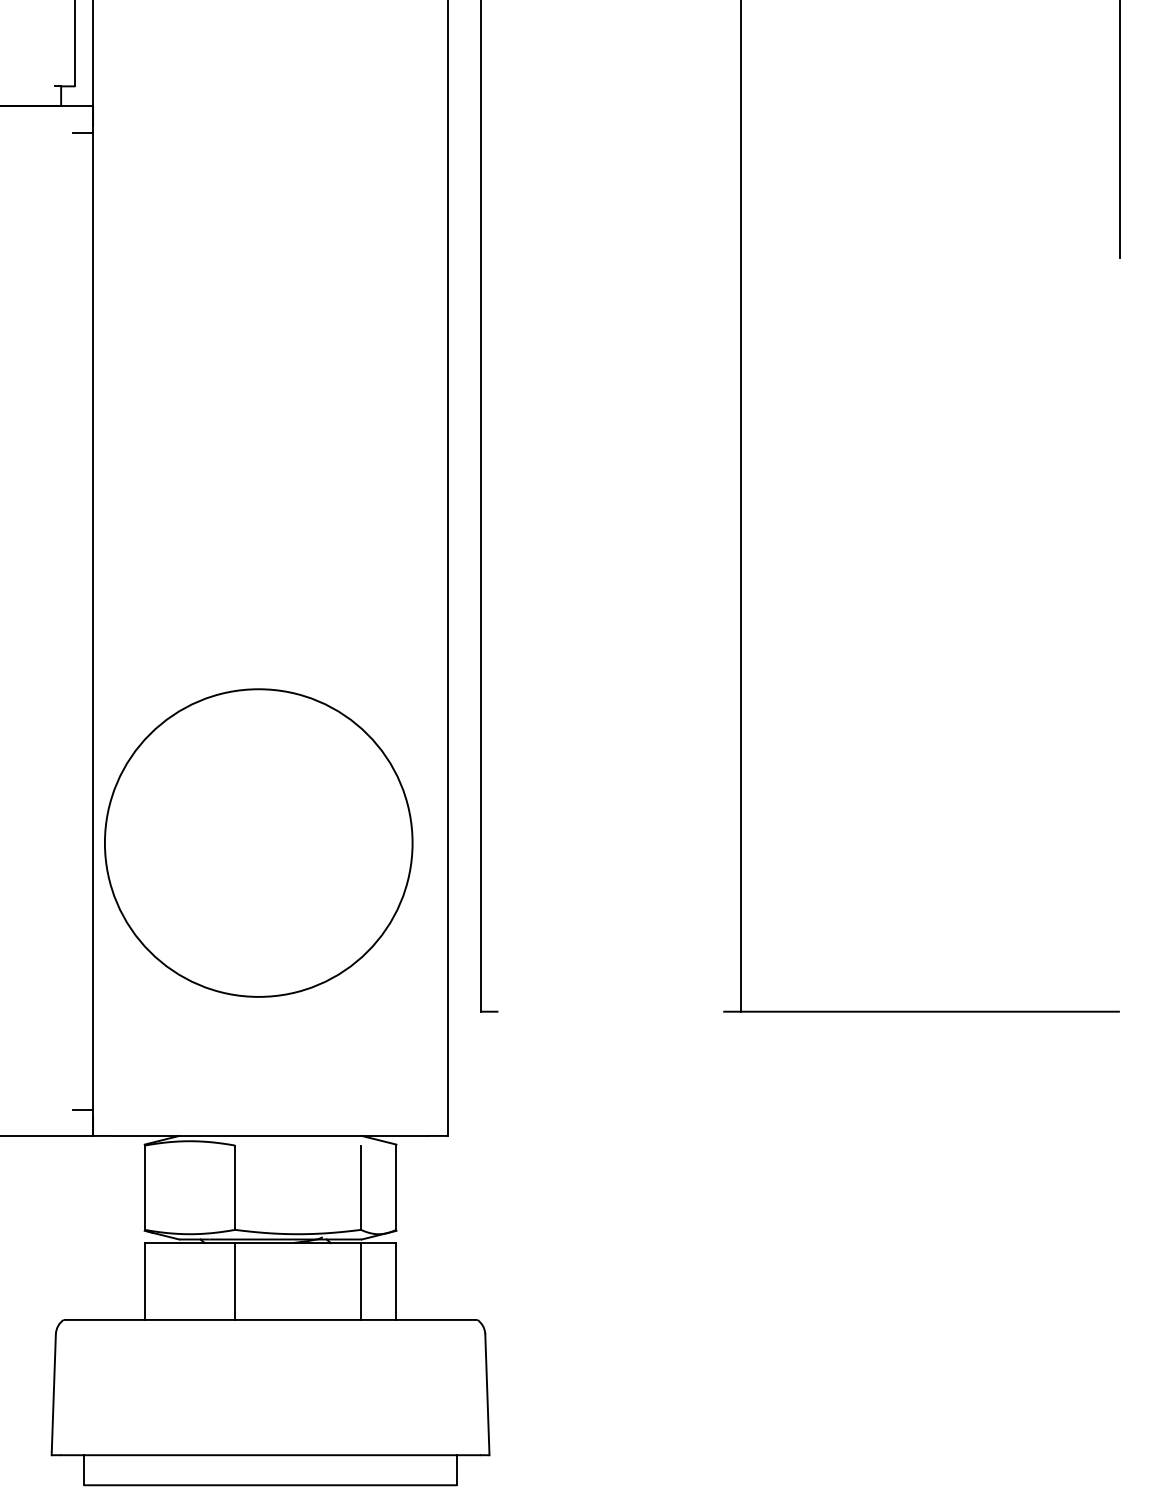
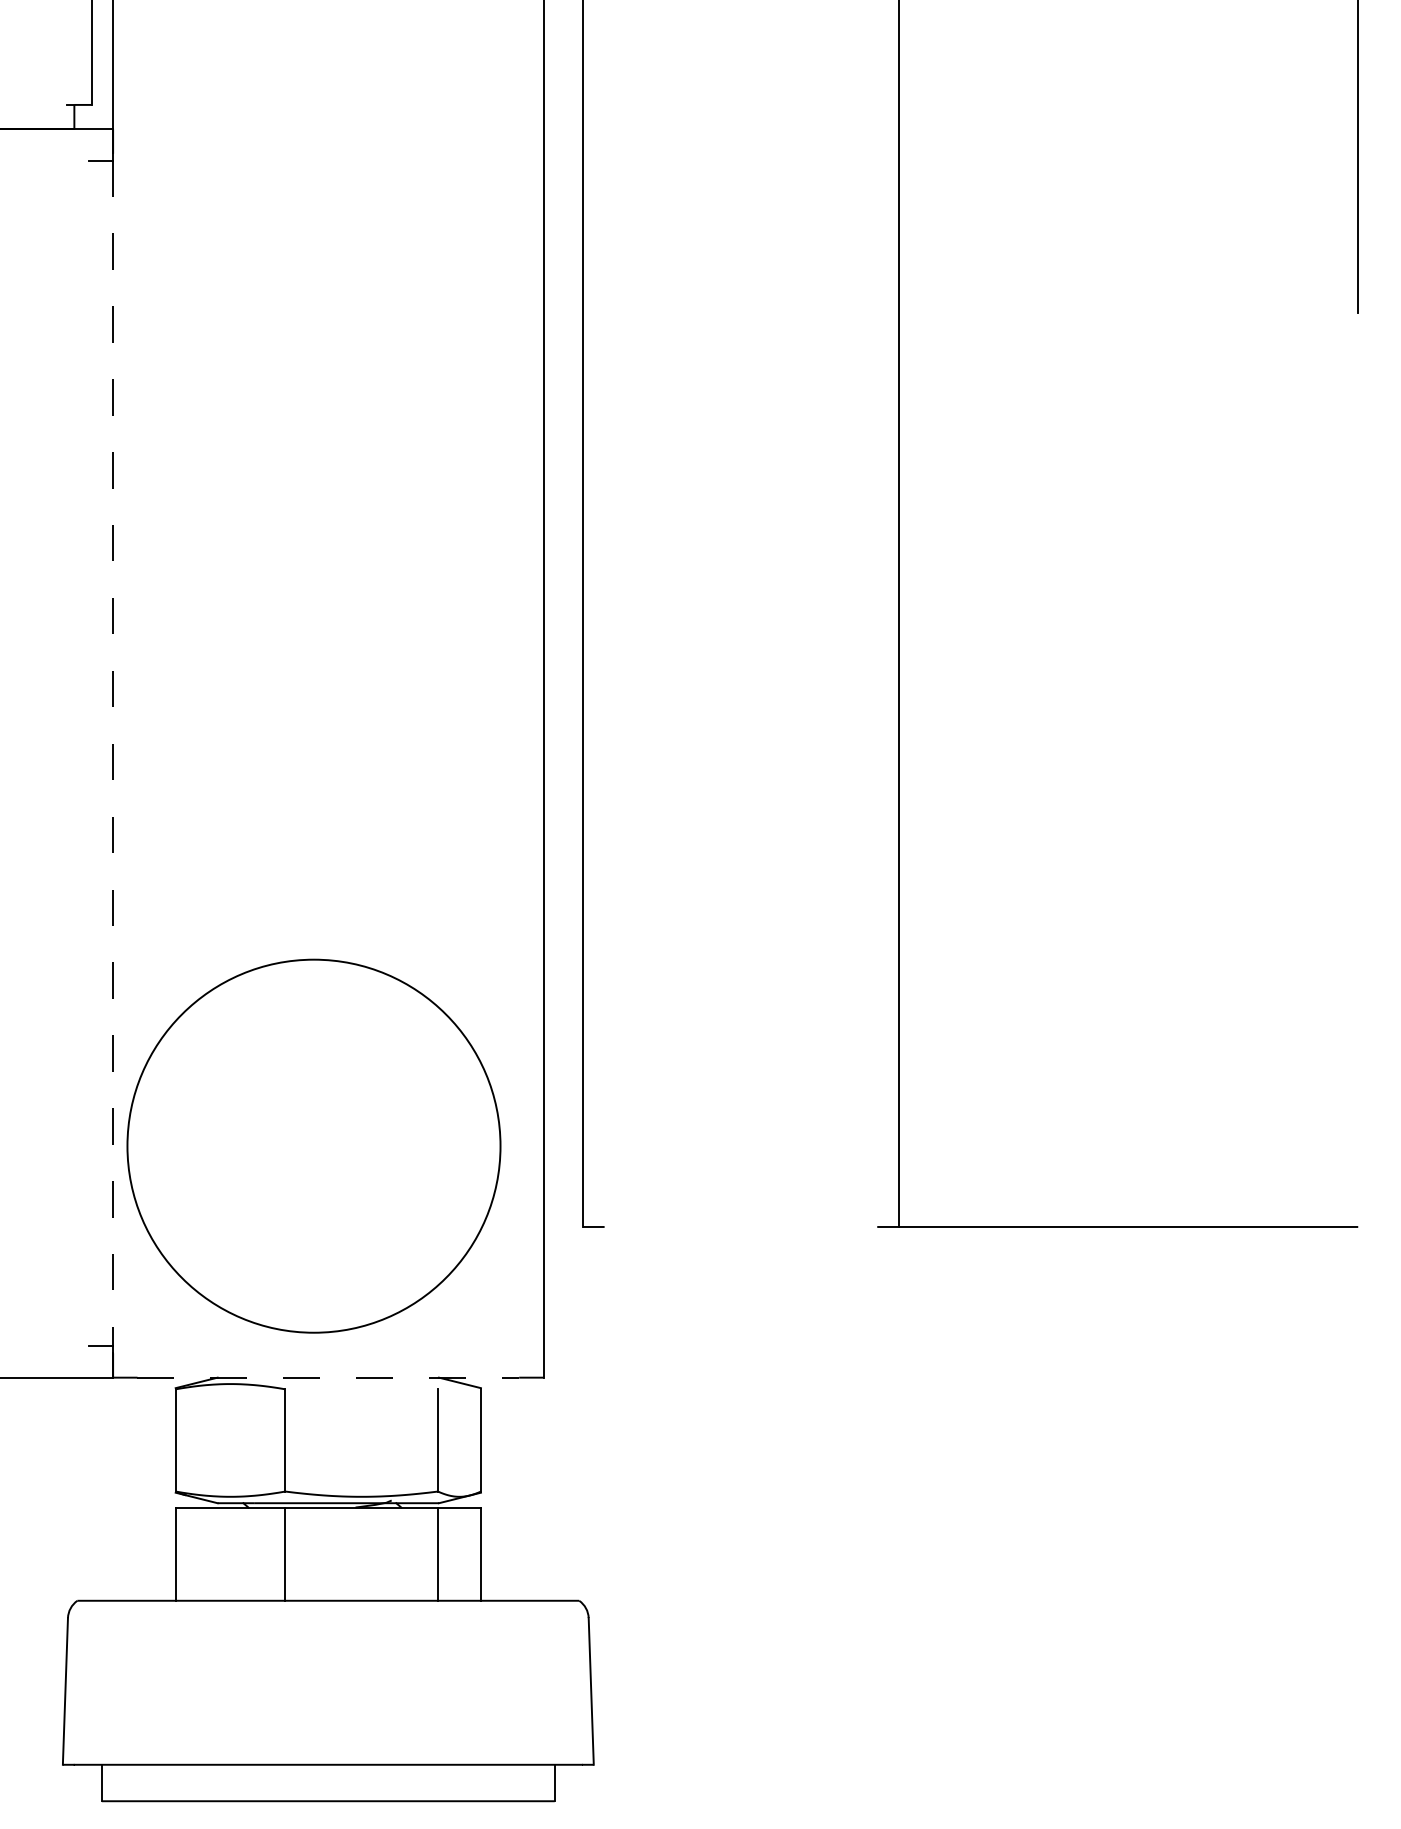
line: (93, 620) -> (113, 752), solid -> dashed
circle: (258, 842) -> (313, 1145), moved
line: (271, 1135) -> (329, 1377), solid -> dashed

